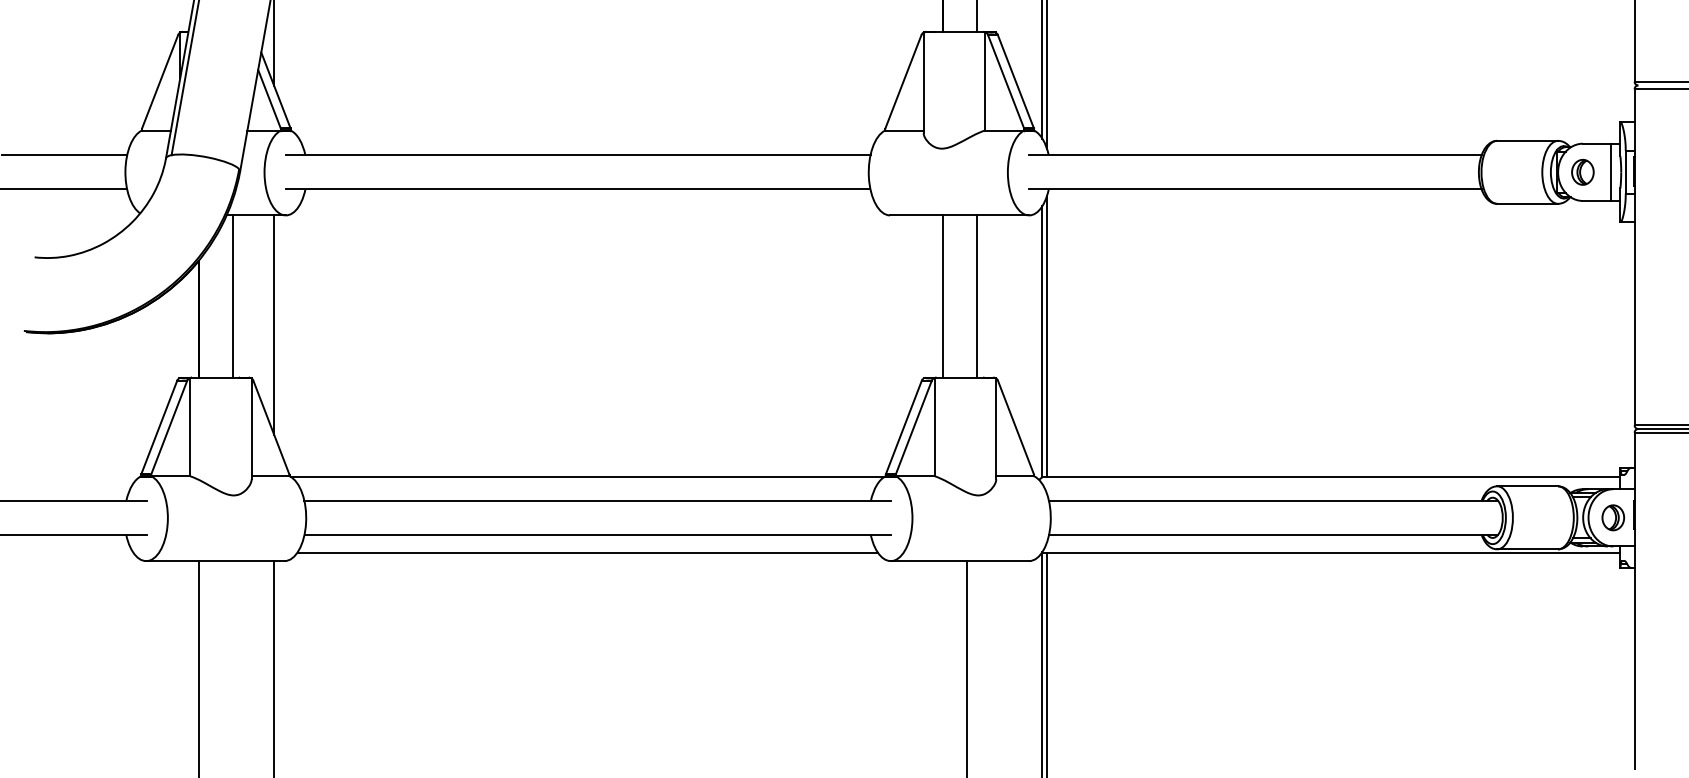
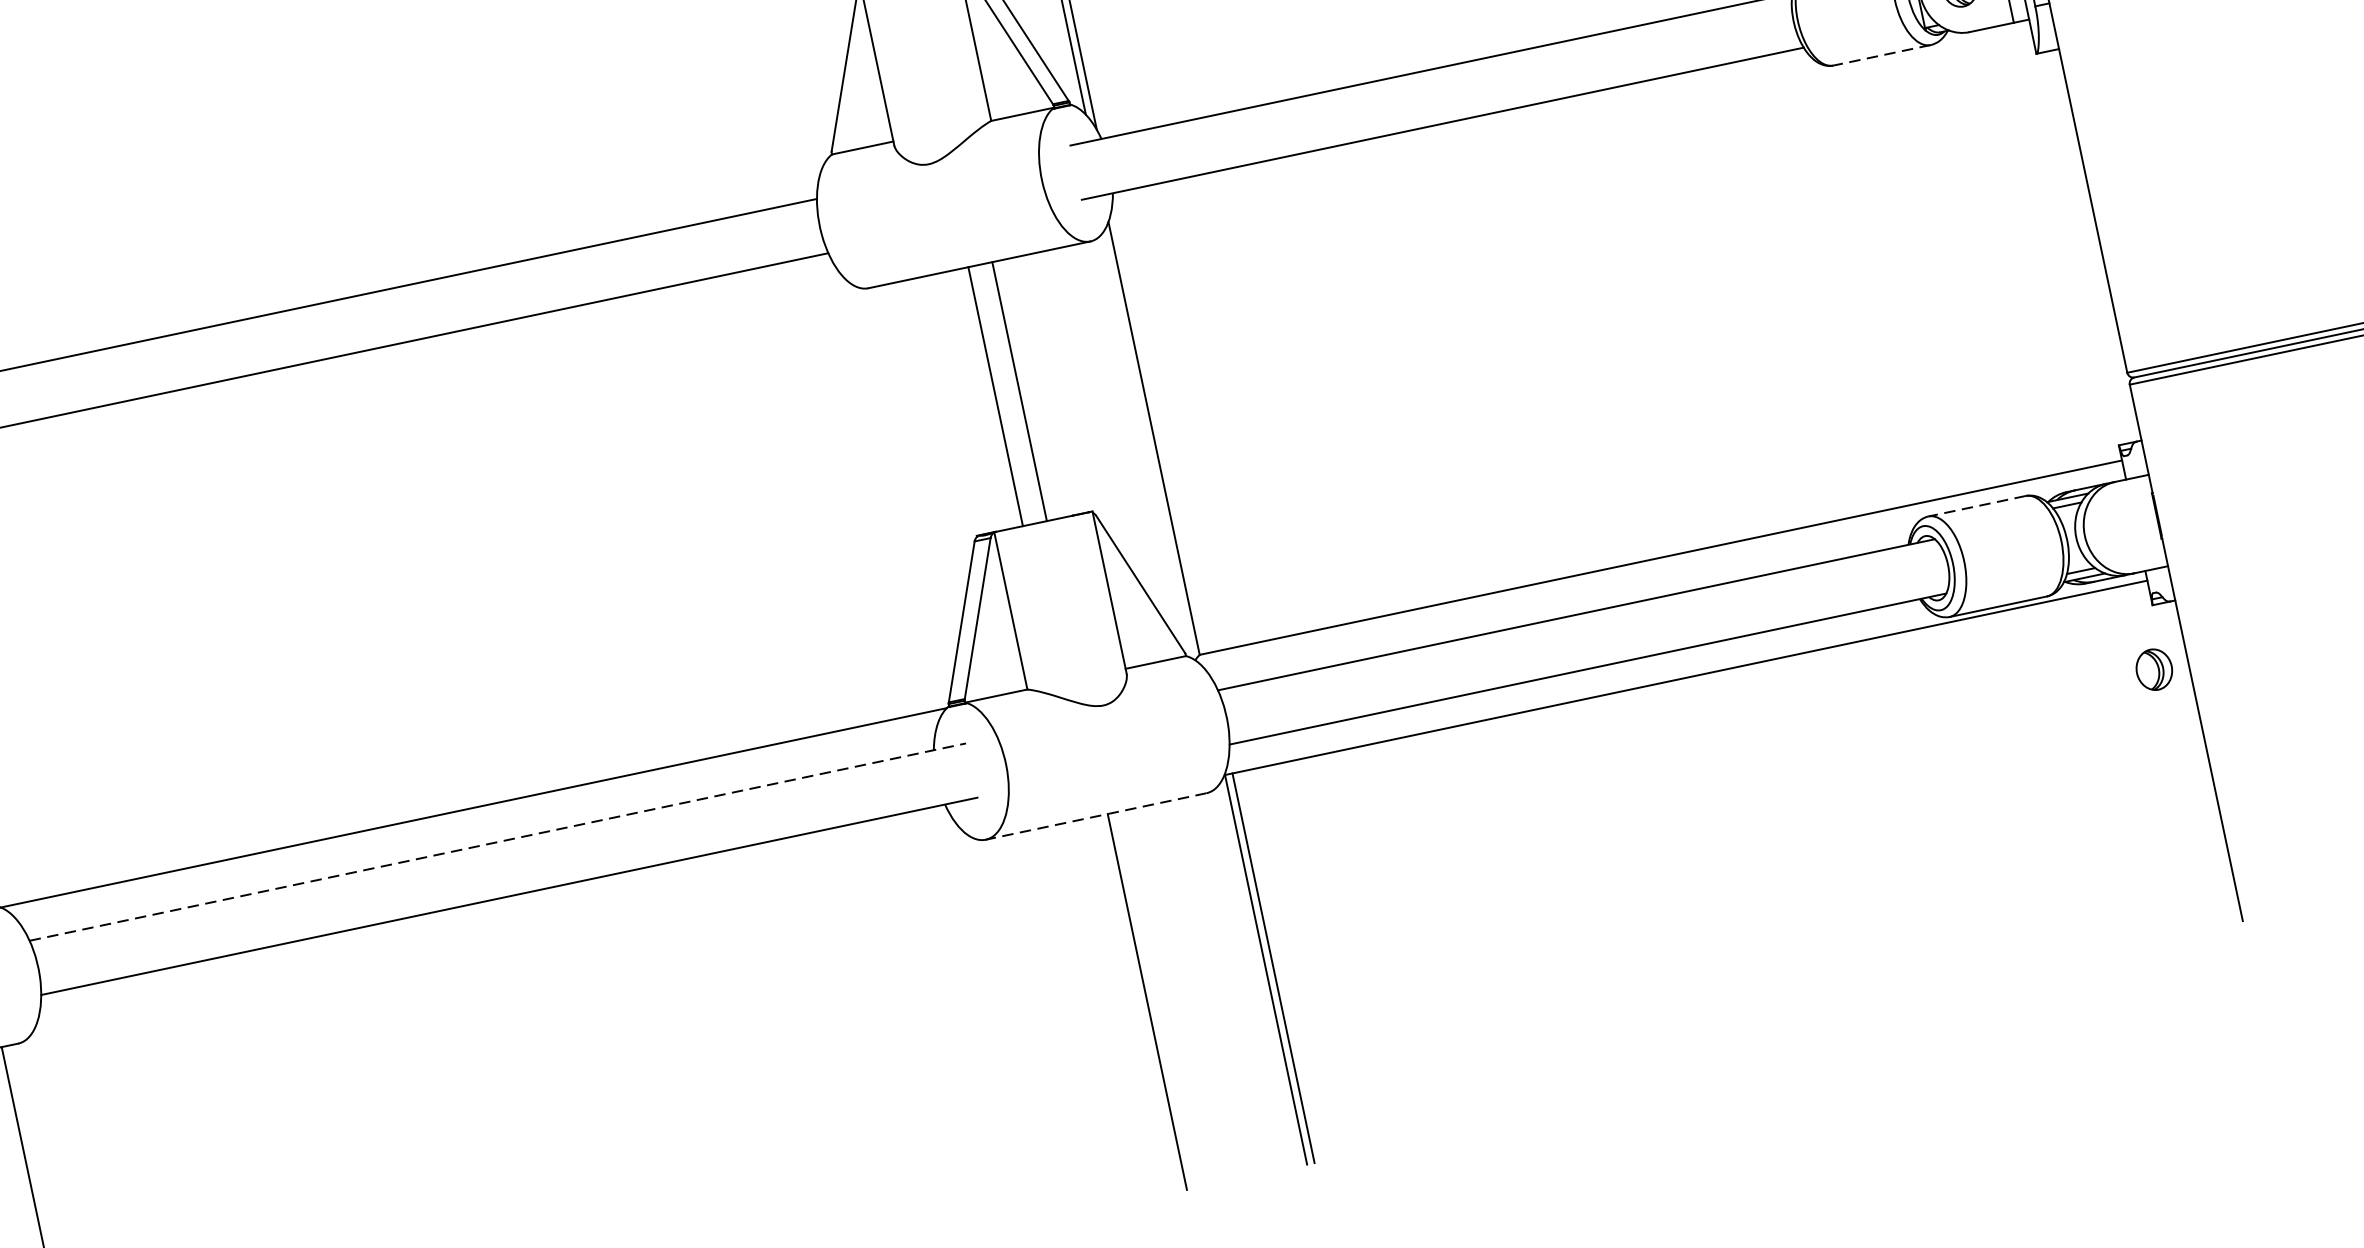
line: (1527, 203) -> (1881, 54), solid -> dashed
line: (942, 296) -> (1019, 391), moved
line: (976, 296) -> (995, 396), moved
line: (1047, 336) -> (1160, 428), removed
line: (1527, 486) -> (1976, 506), solid -> dashed
line: (598, 500) -> (498, 841), solid -> dashed
part: (1612, 517) -> (2152, 669), moved
line: (587, 552) -> (498, 928), removed
line: (959, 561) -> (1095, 817), solid -> dashed

